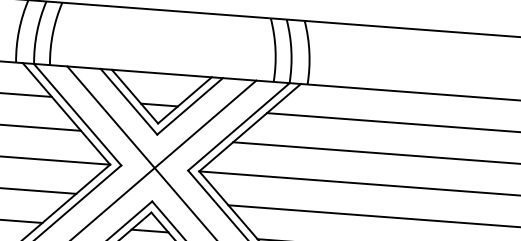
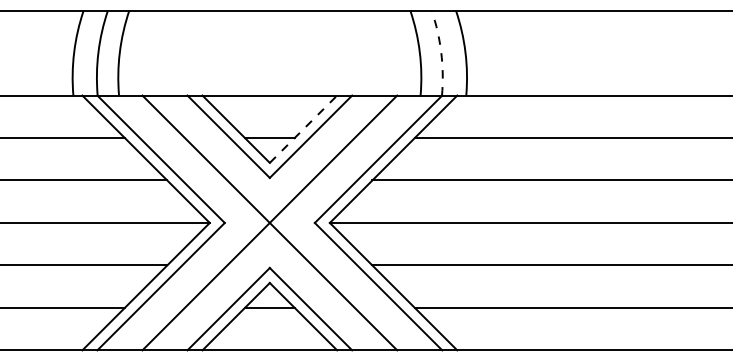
arc: (291, 51) -> (441, 52), solid -> dashed
line: (184, 100) -> (303, 129), solid -> dashed

